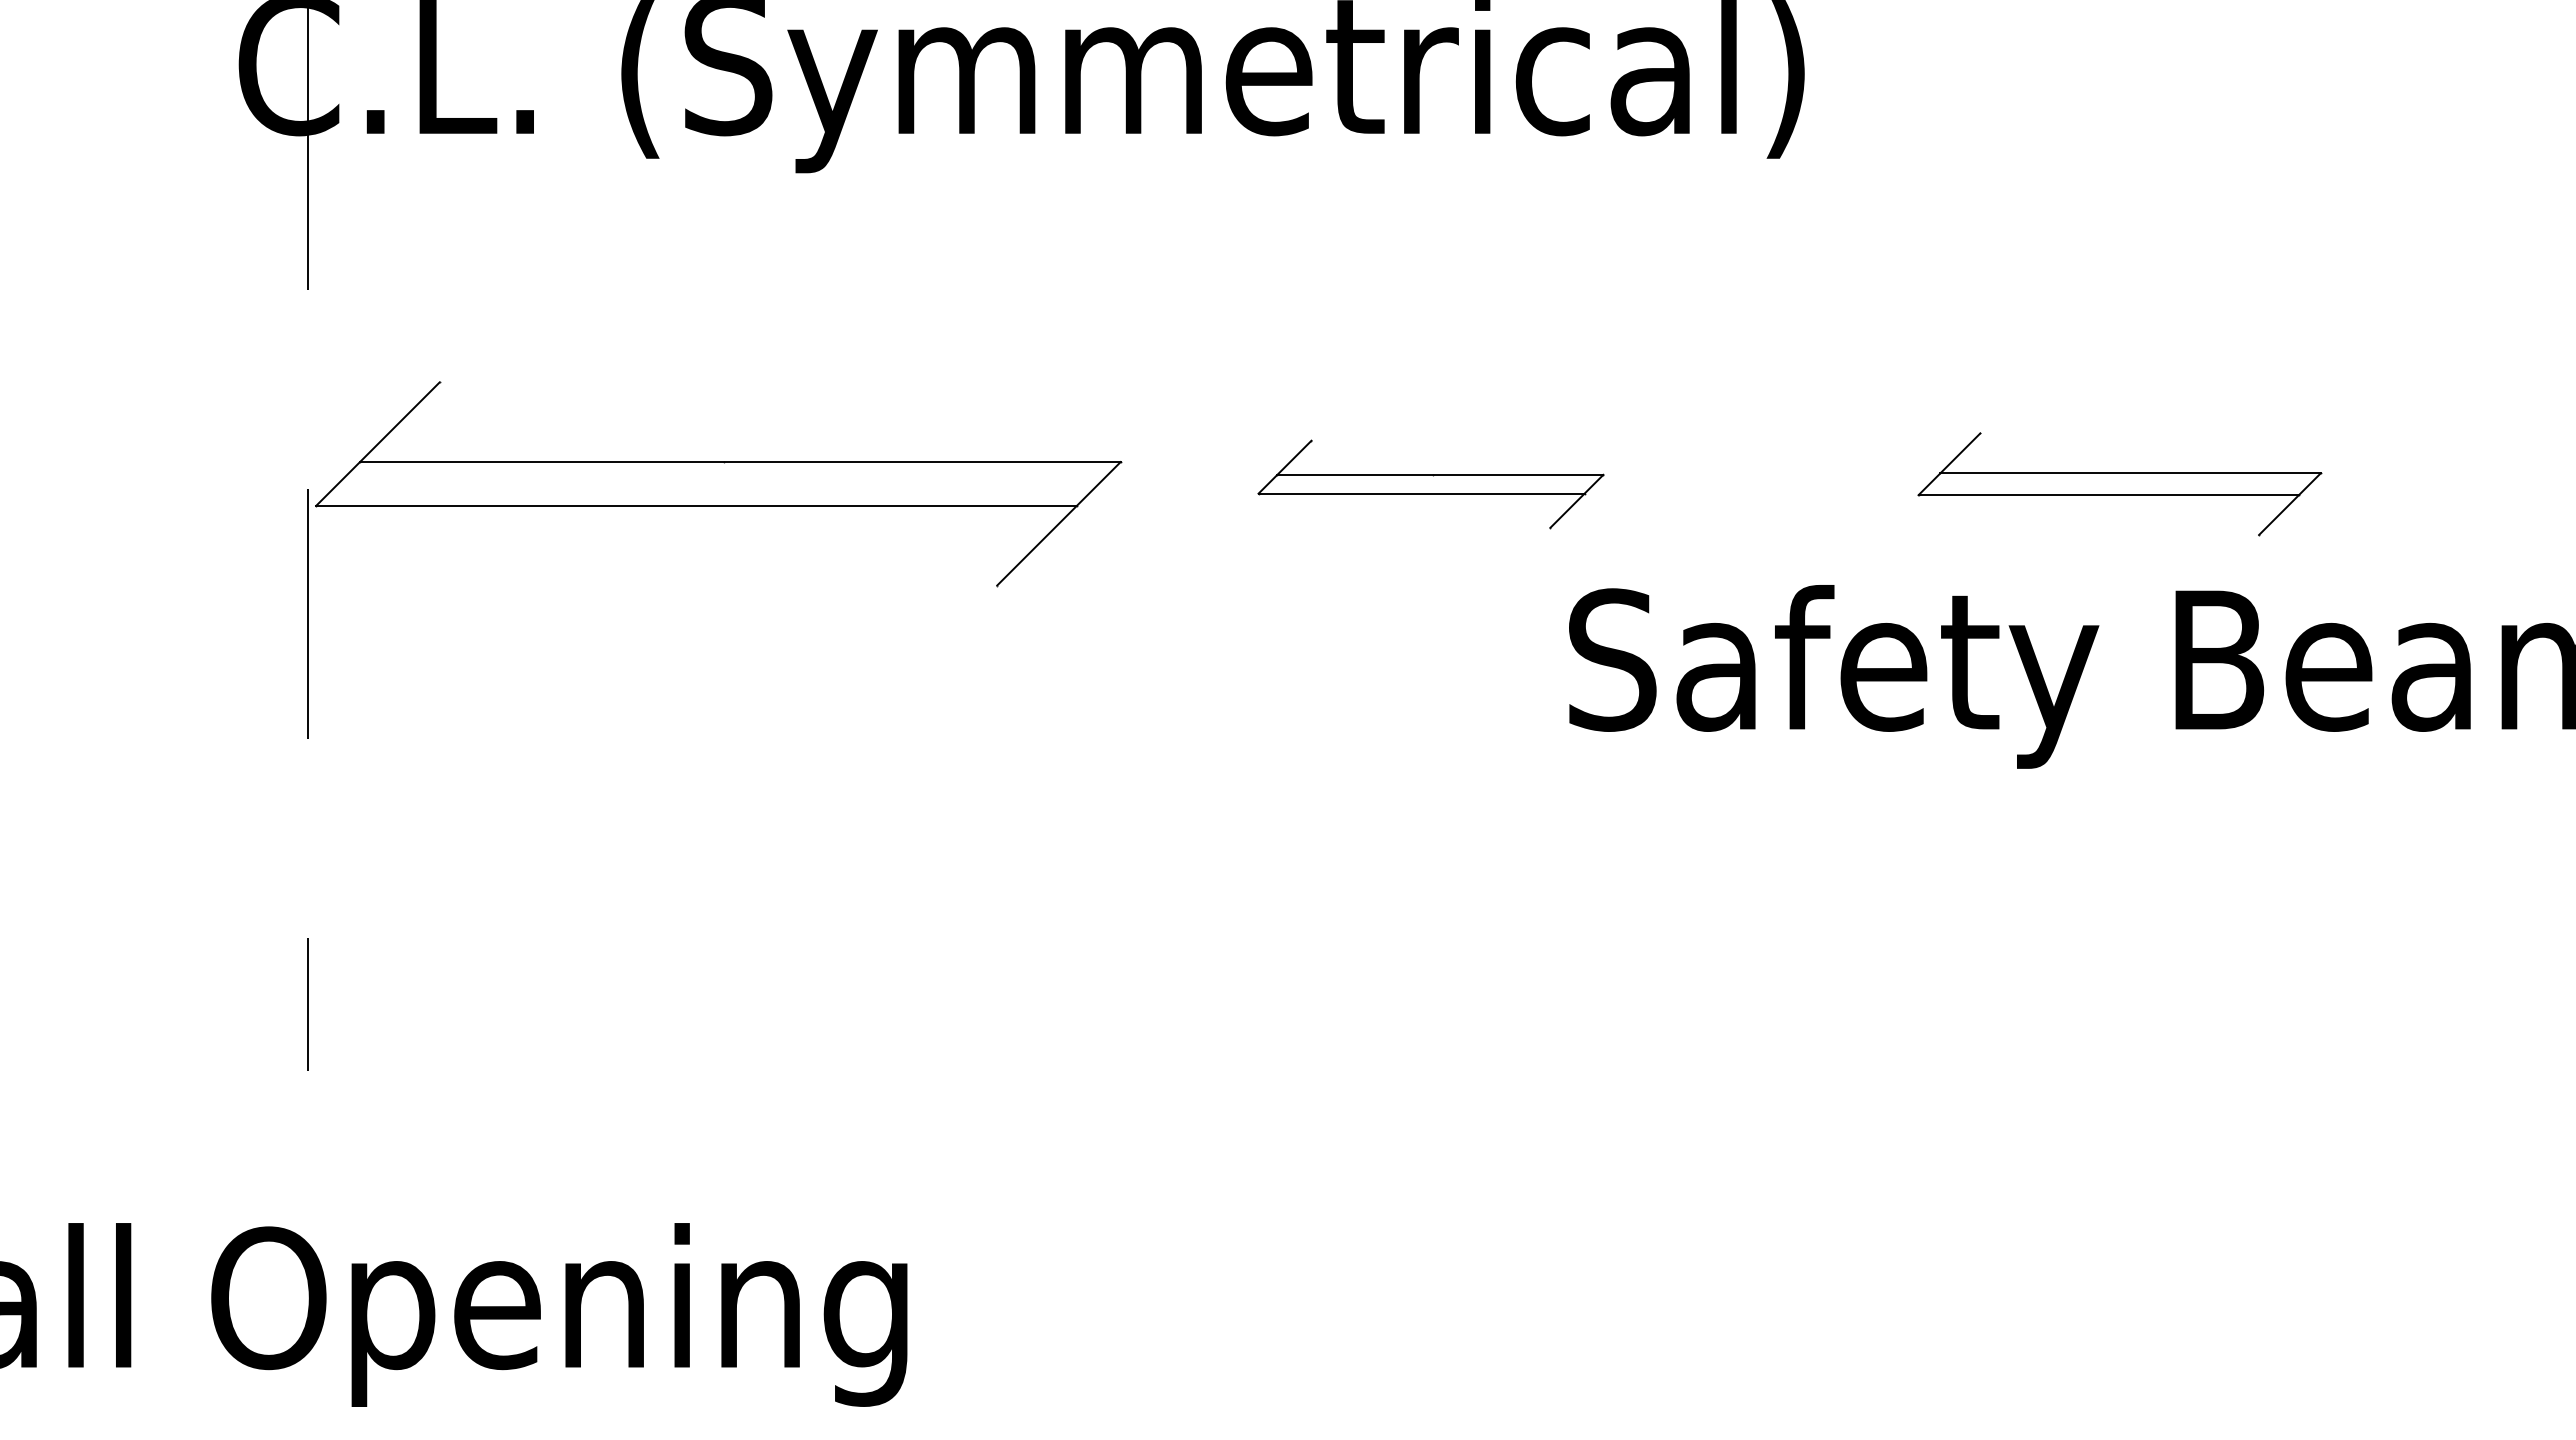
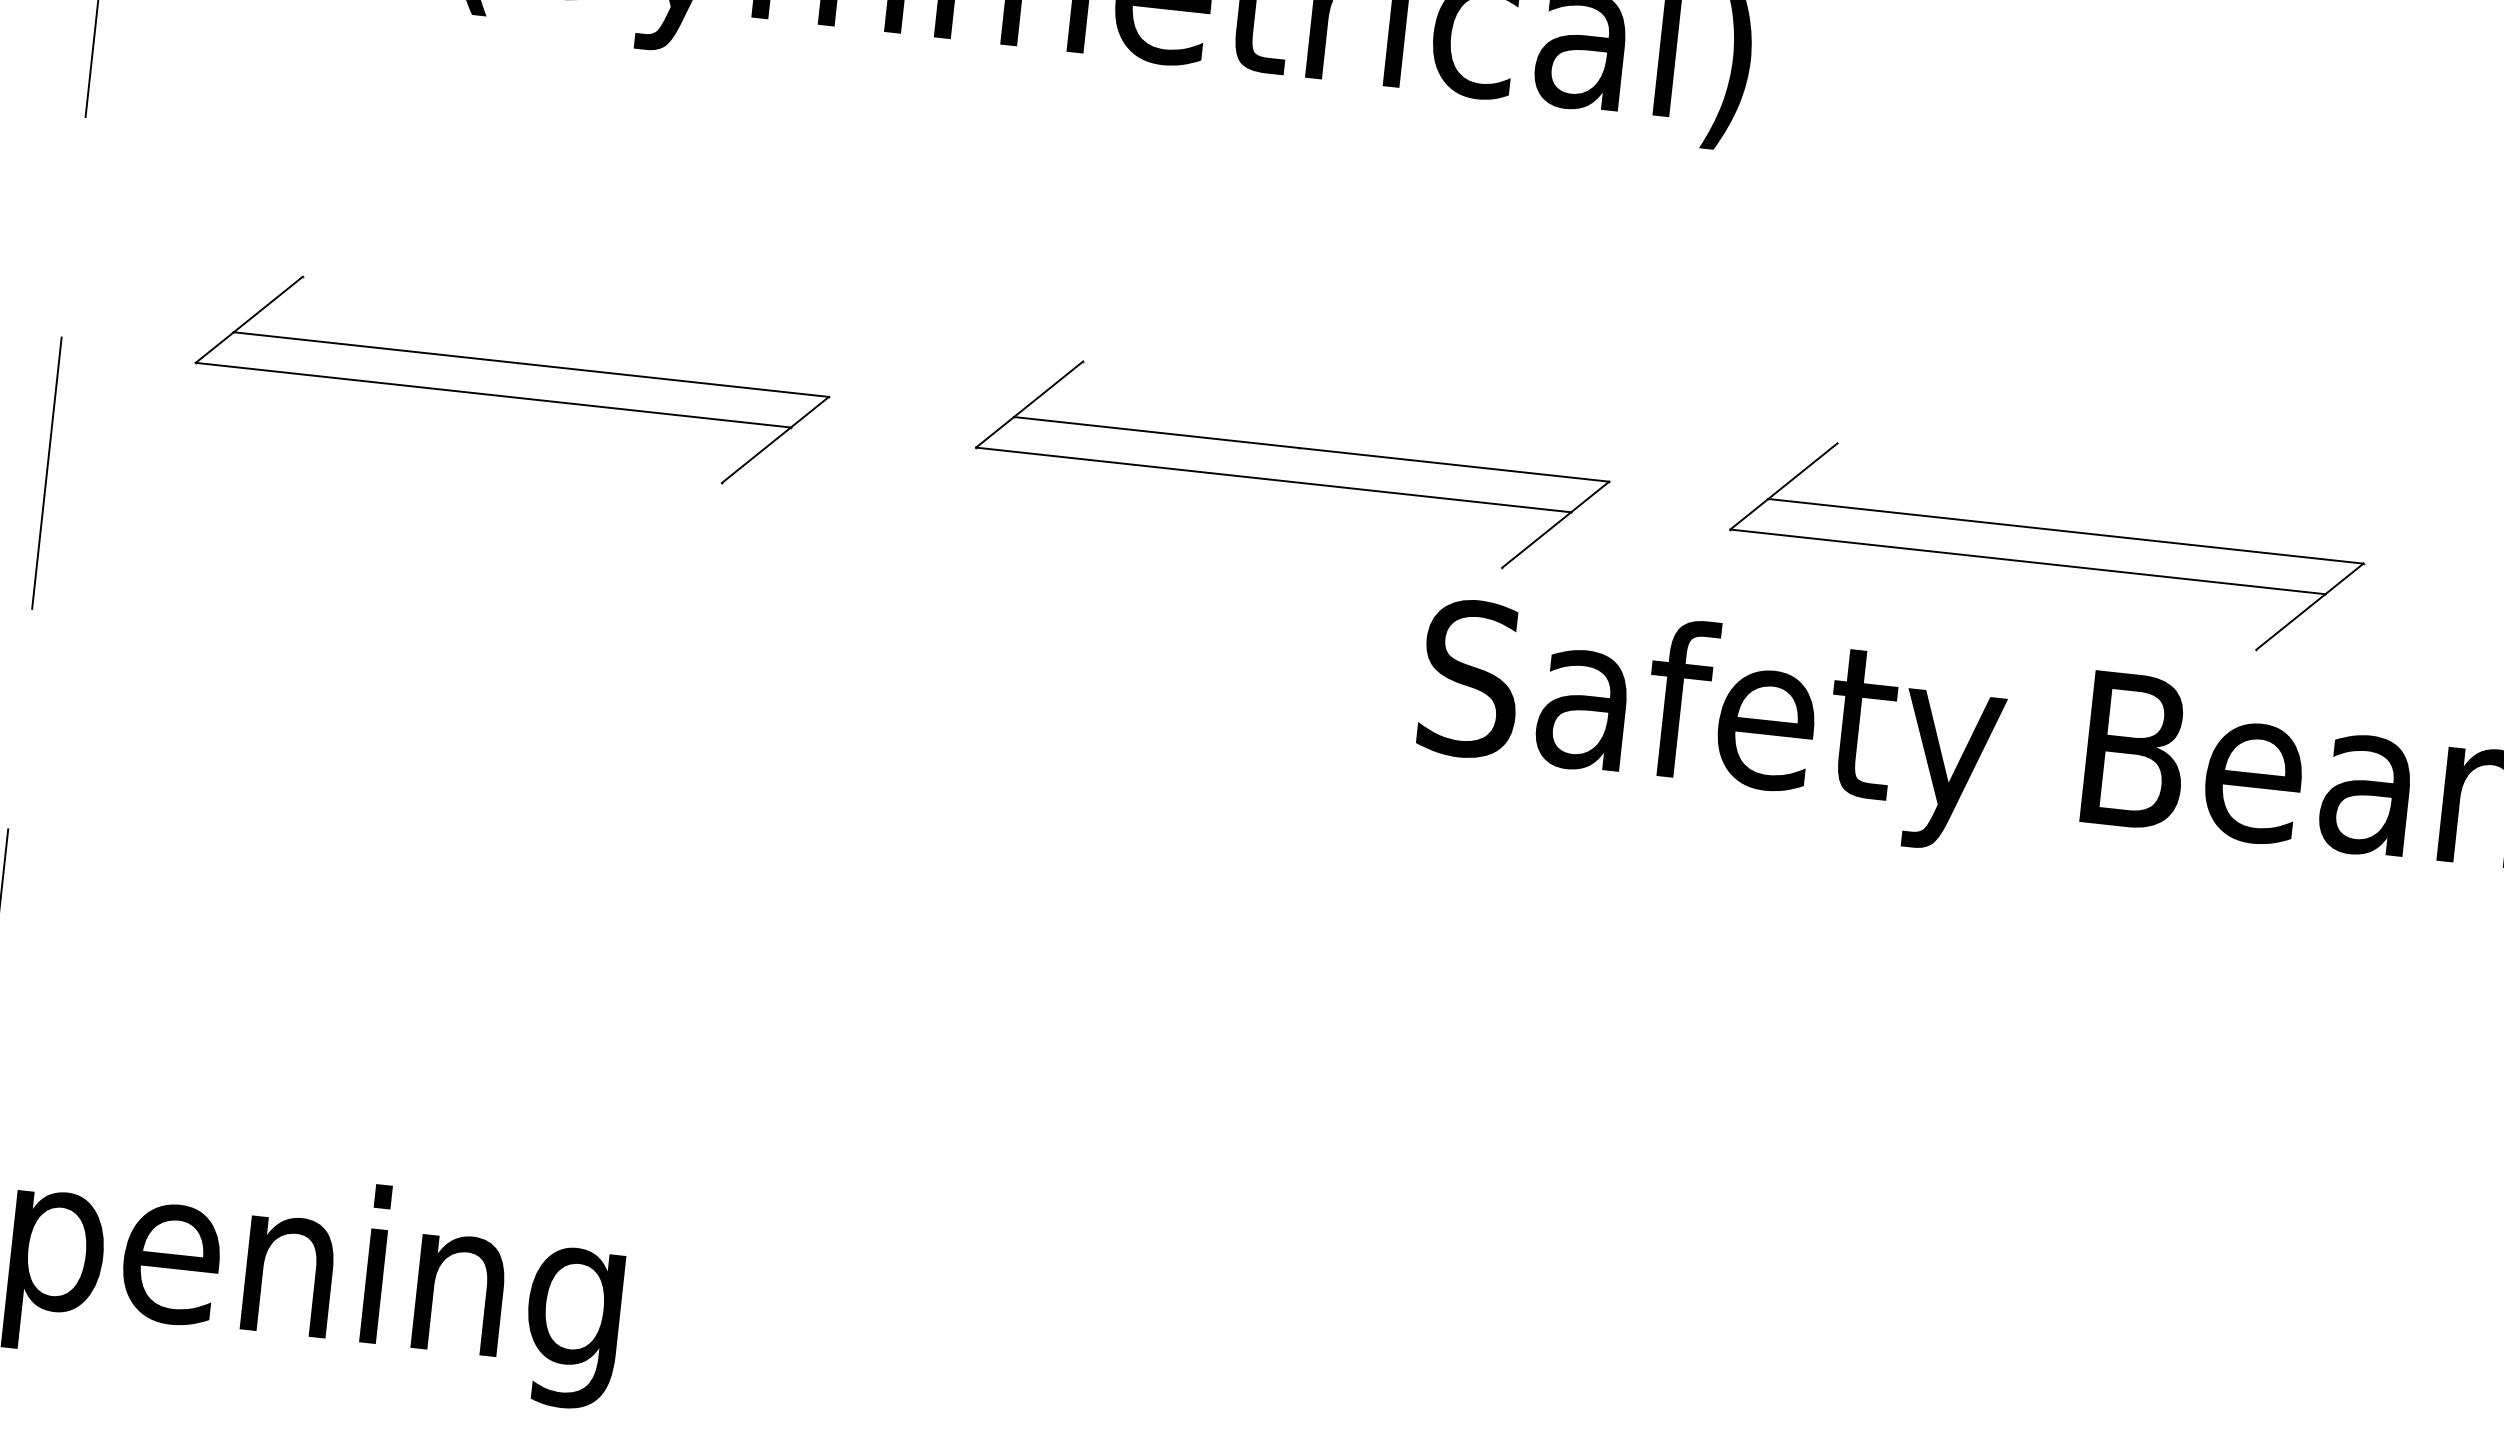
part: (718, 484) -> (512, 380), size x0.71
part: (1430, 484) -> (1292, 465), size x1.67
part: (2119, 484) -> (2046, 547), size x1.43

